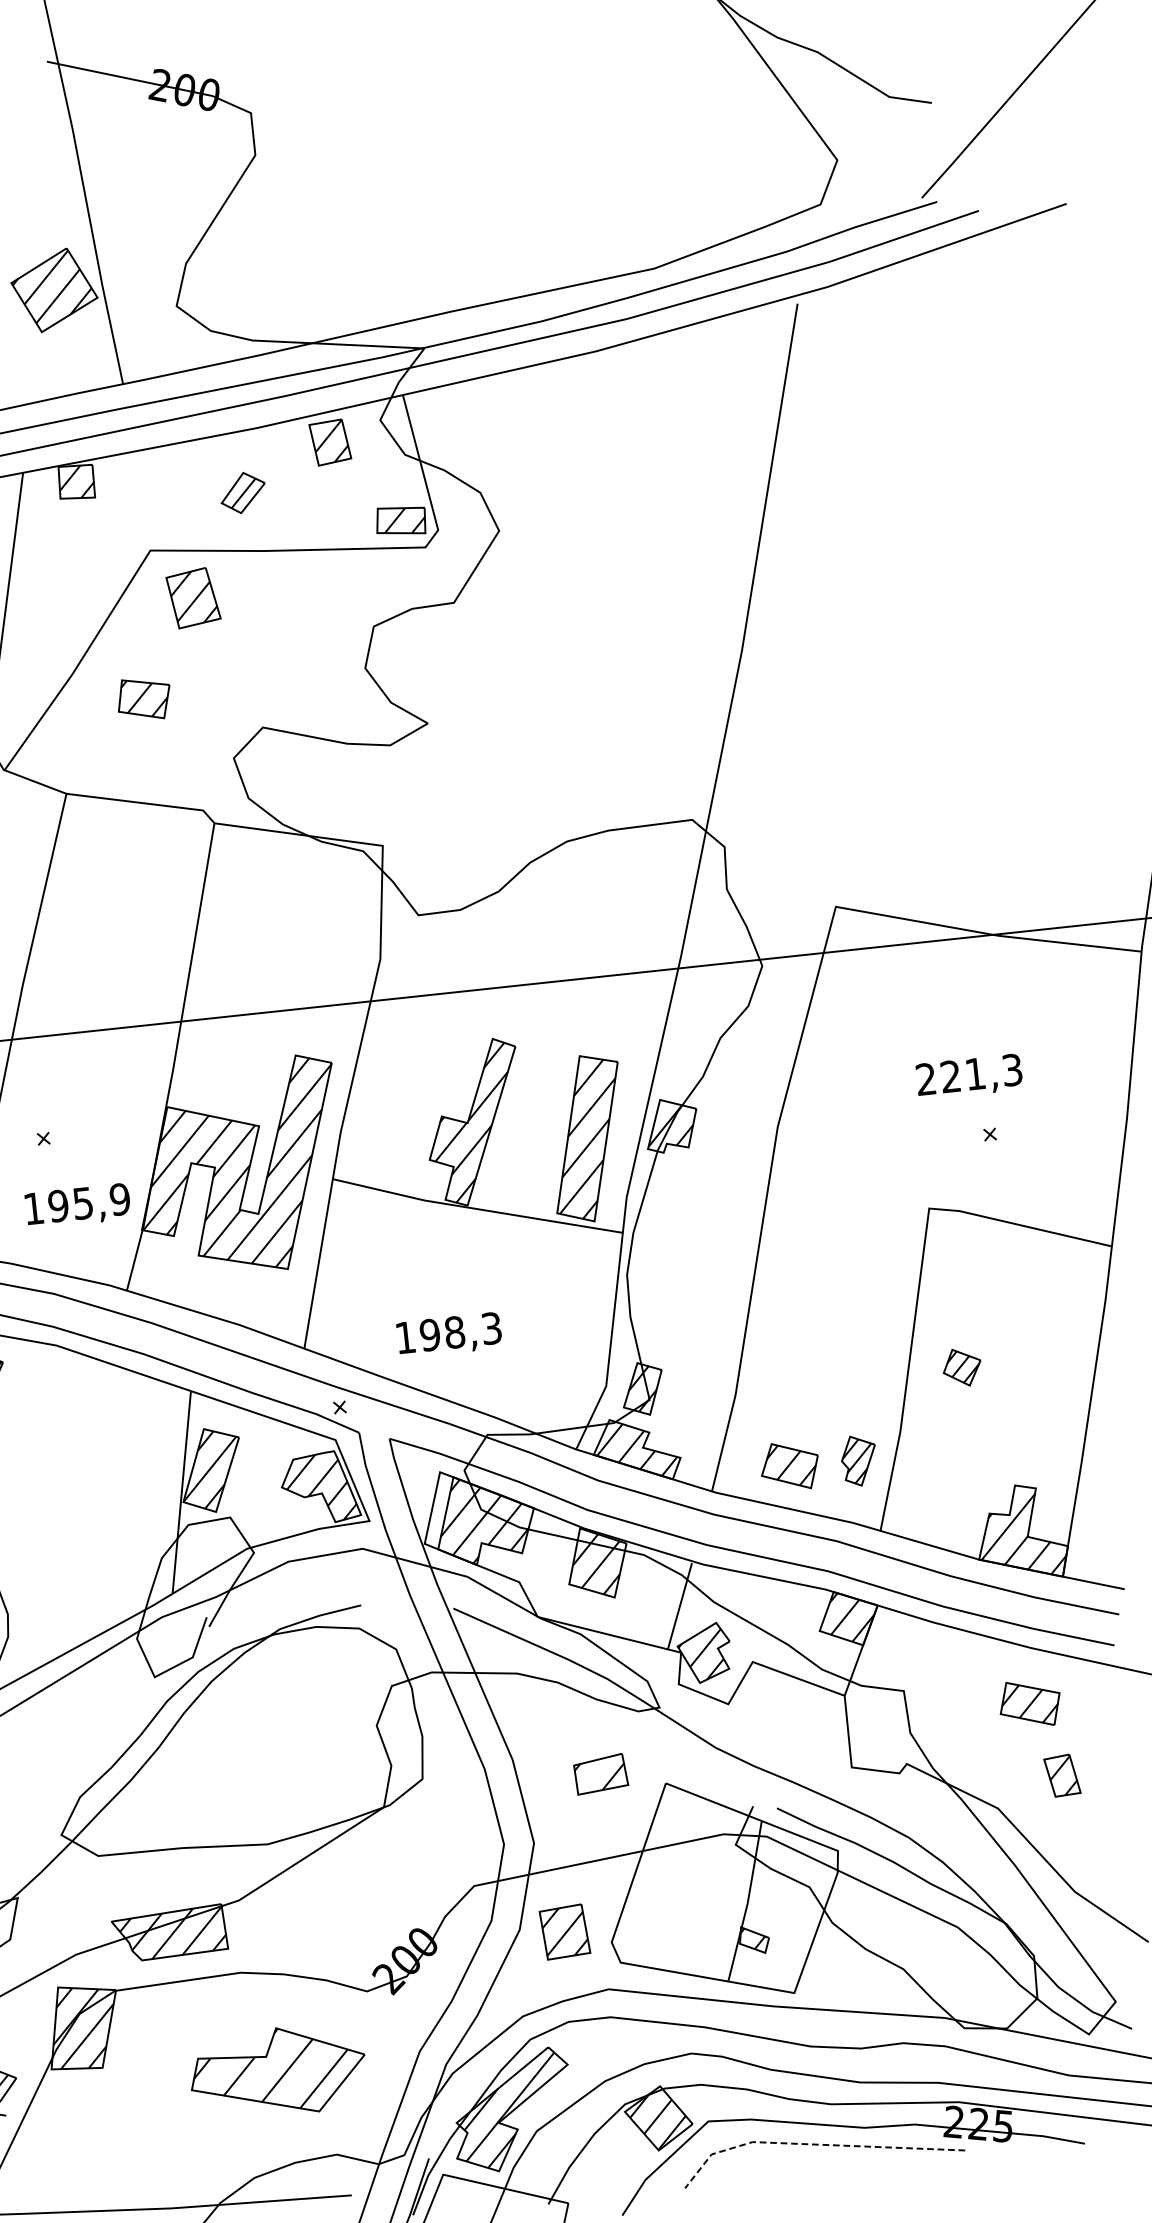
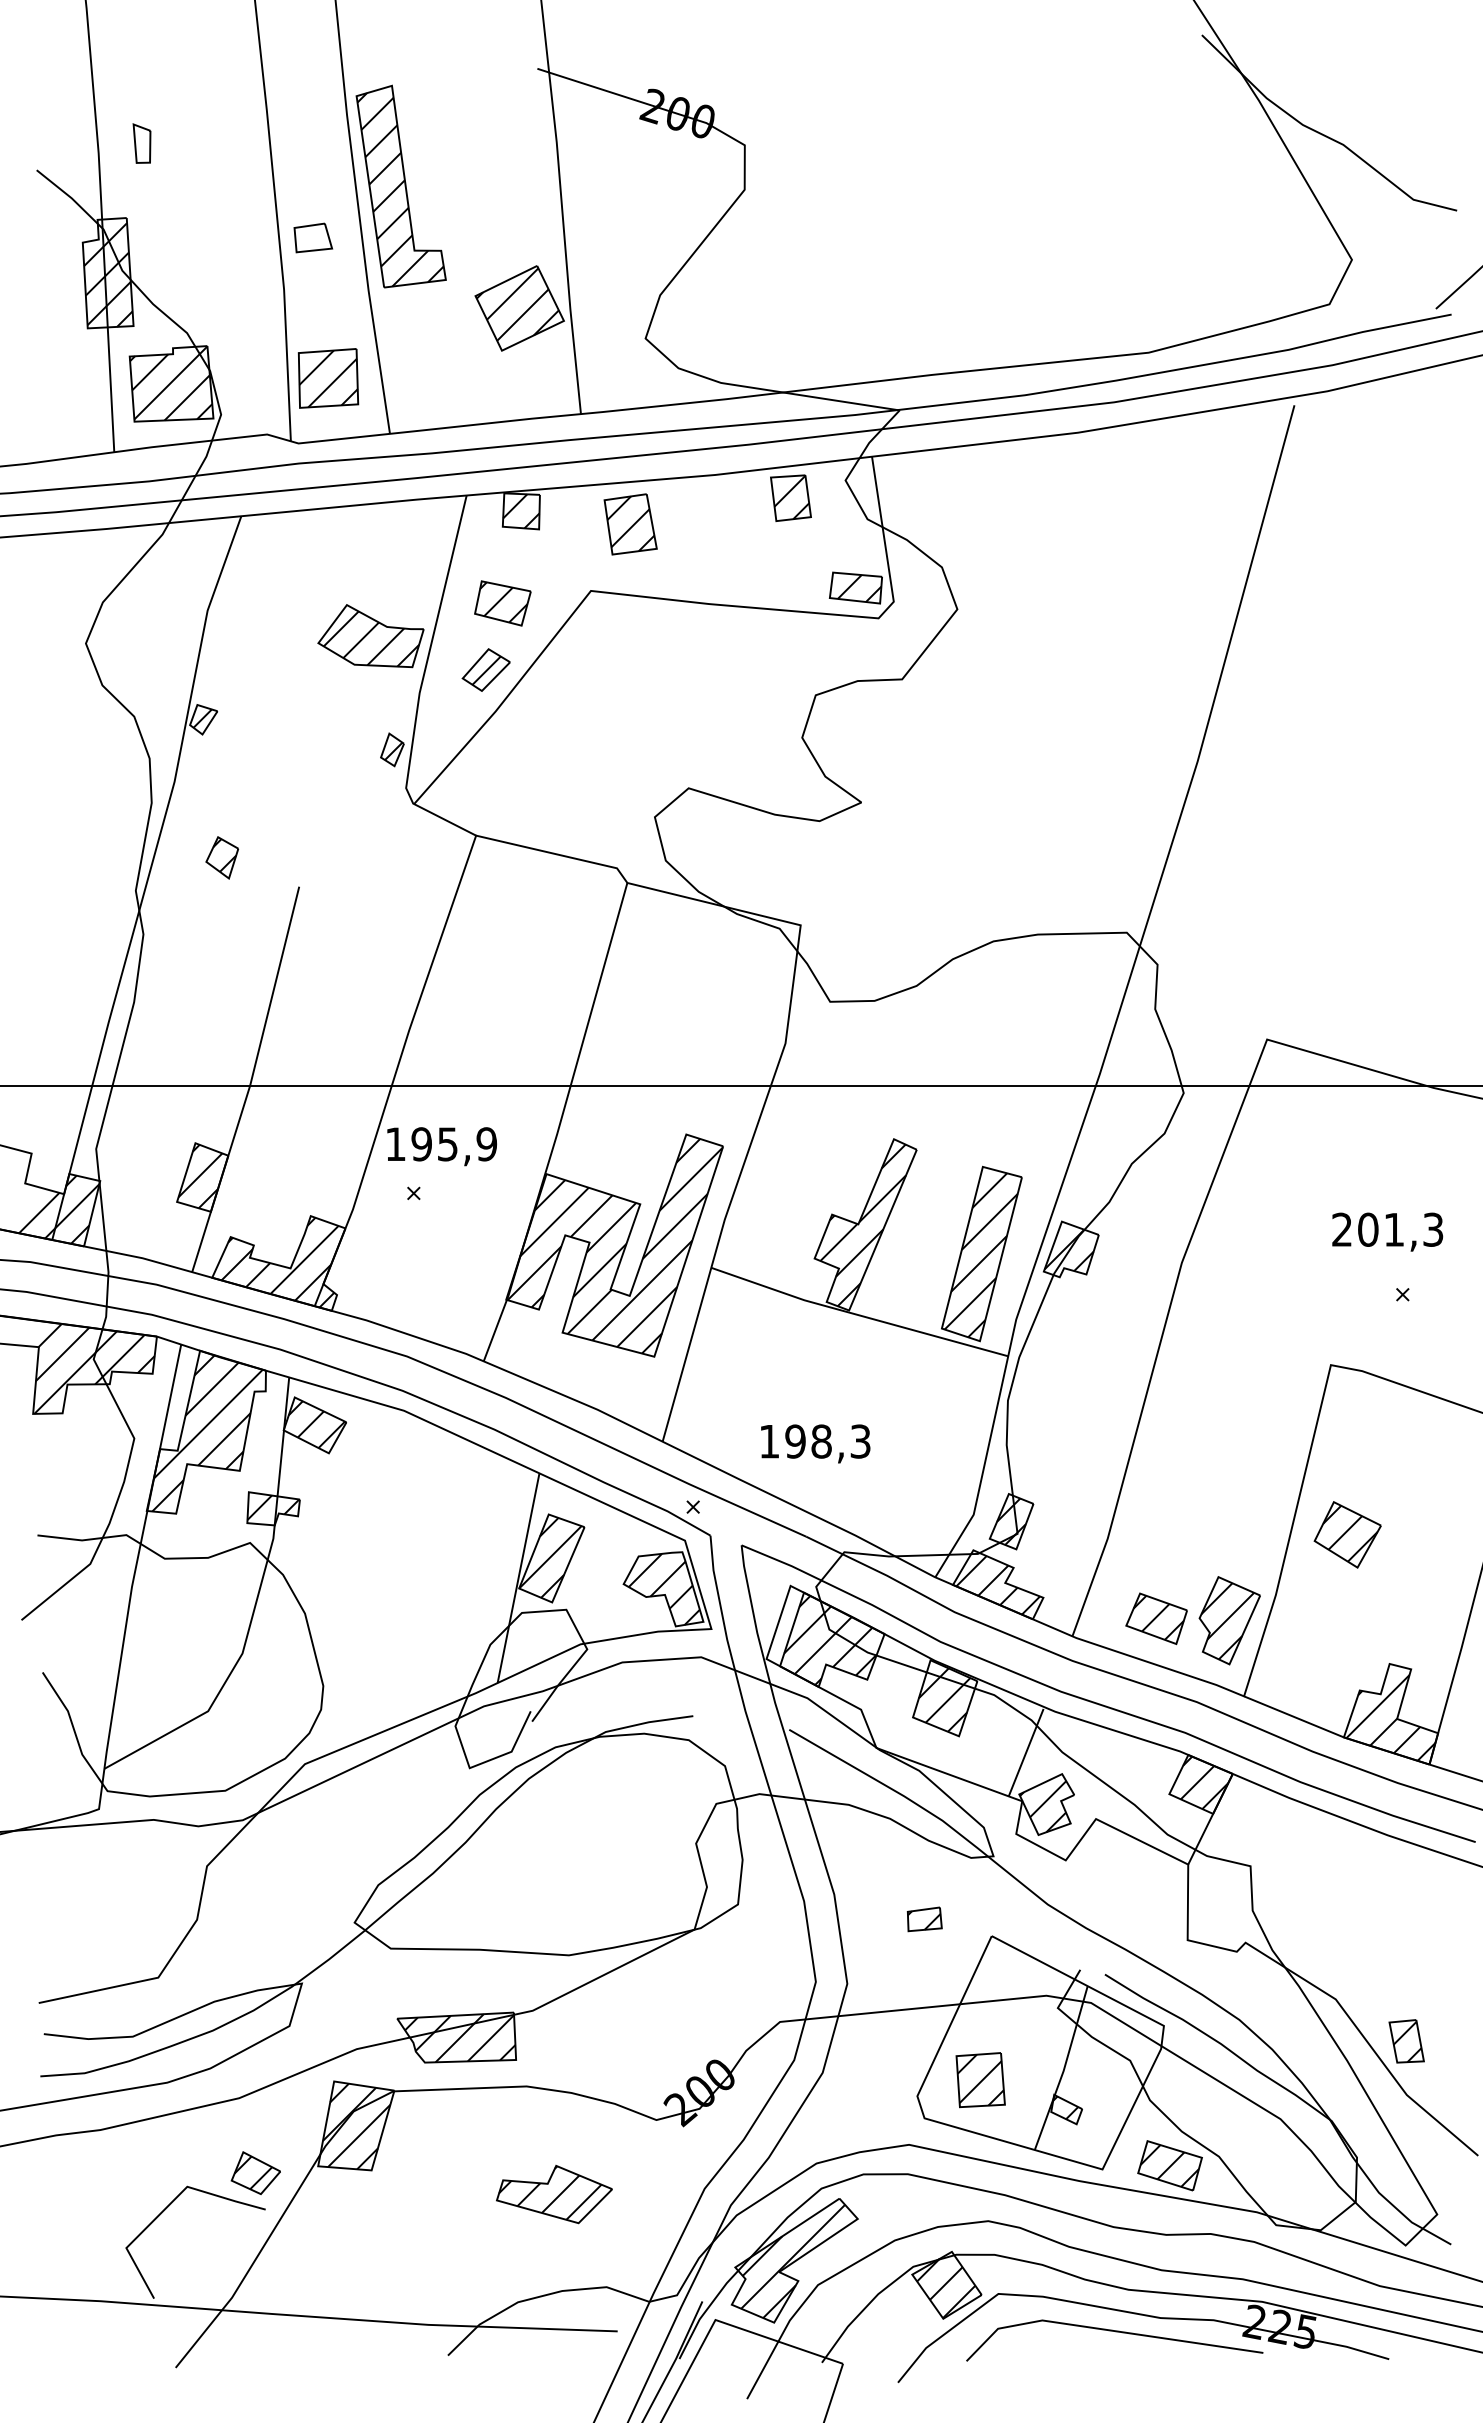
part: (242, 492) -> (485, 669), moved
part: (193, 598) -> (630, 524), moved
part: (143, 699) -> (502, 603), moved
text: (951, 1076) -> (1368, 1229), 221,3 -> 201,3
text: (77, 1206) -> (441, 1146), moved
part: (962, 1367) -> (1347, 1534), size x1.67
part: (859, 1460) -> (1229, 1620), size x1.67
part: (1029, 1703) -> (1169, 2165), moved
part: (600, 1774) -> (924, 1919), size x0.62
part: (1062, 1775) -> (1406, 2041), moved
part: (564, 1932) -> (980, 2080), moved
part: (278, 2072) -> (554, 2194), size x0.62
line: (814, 2144) -> (1106, 2329), dashed -> solid

